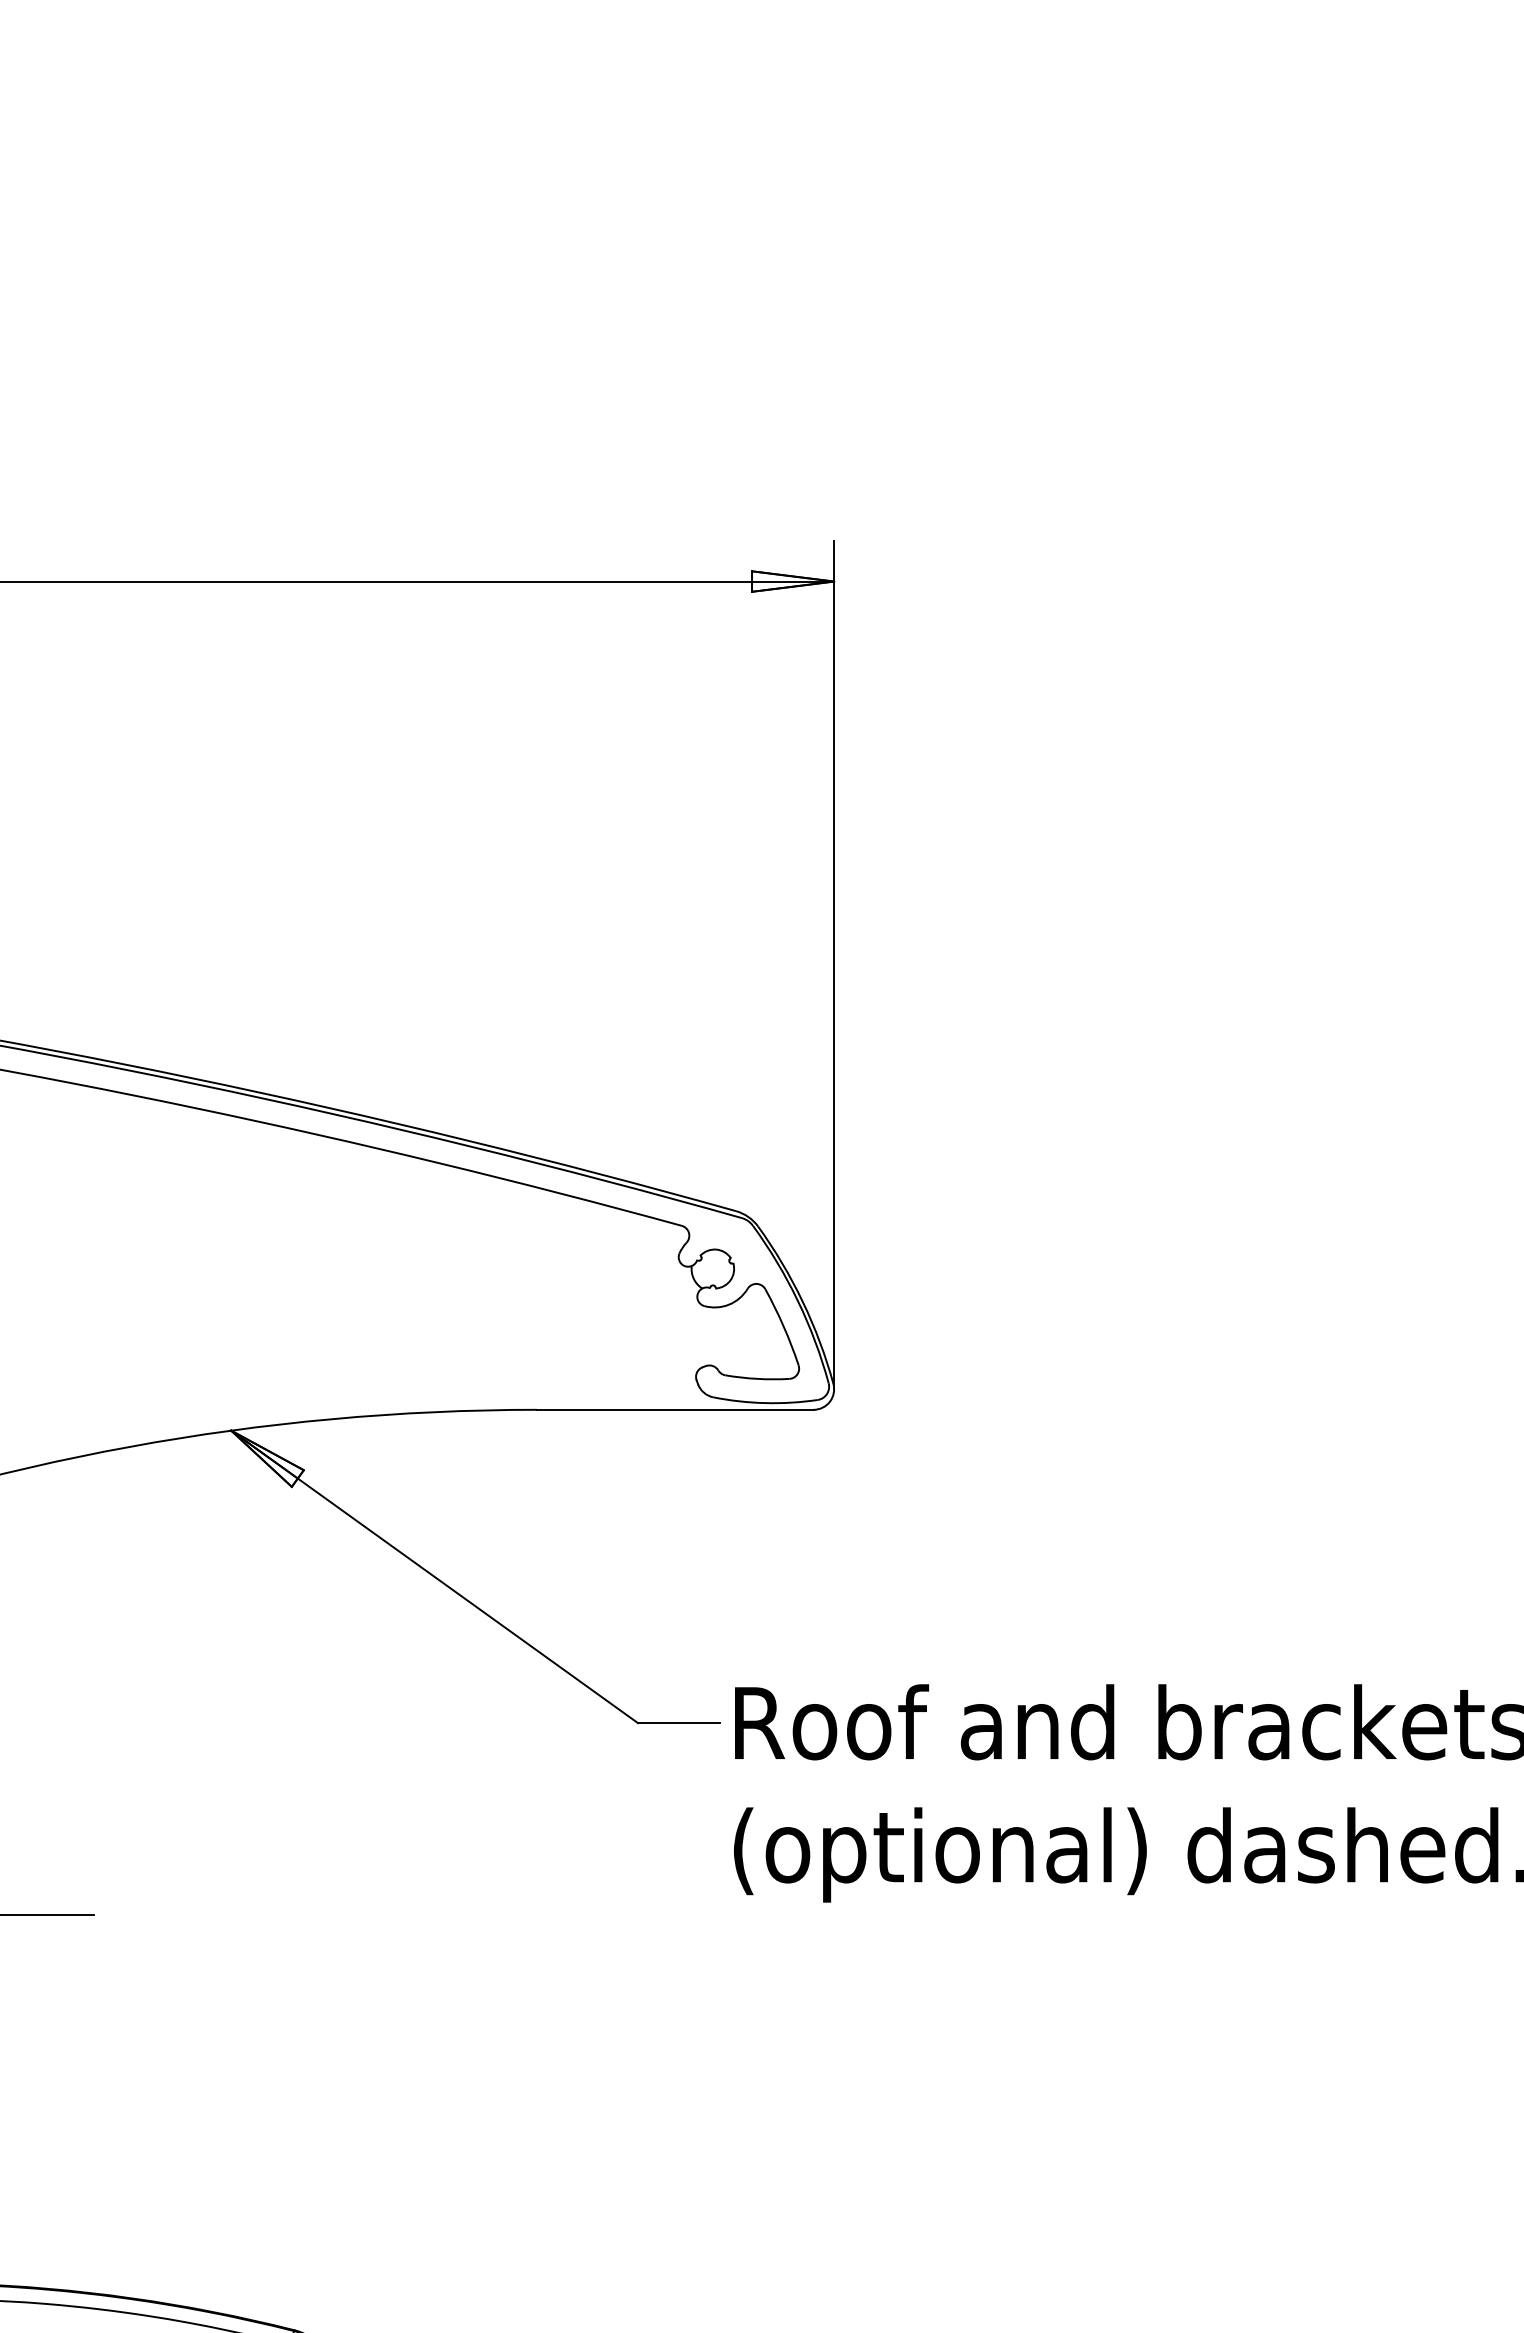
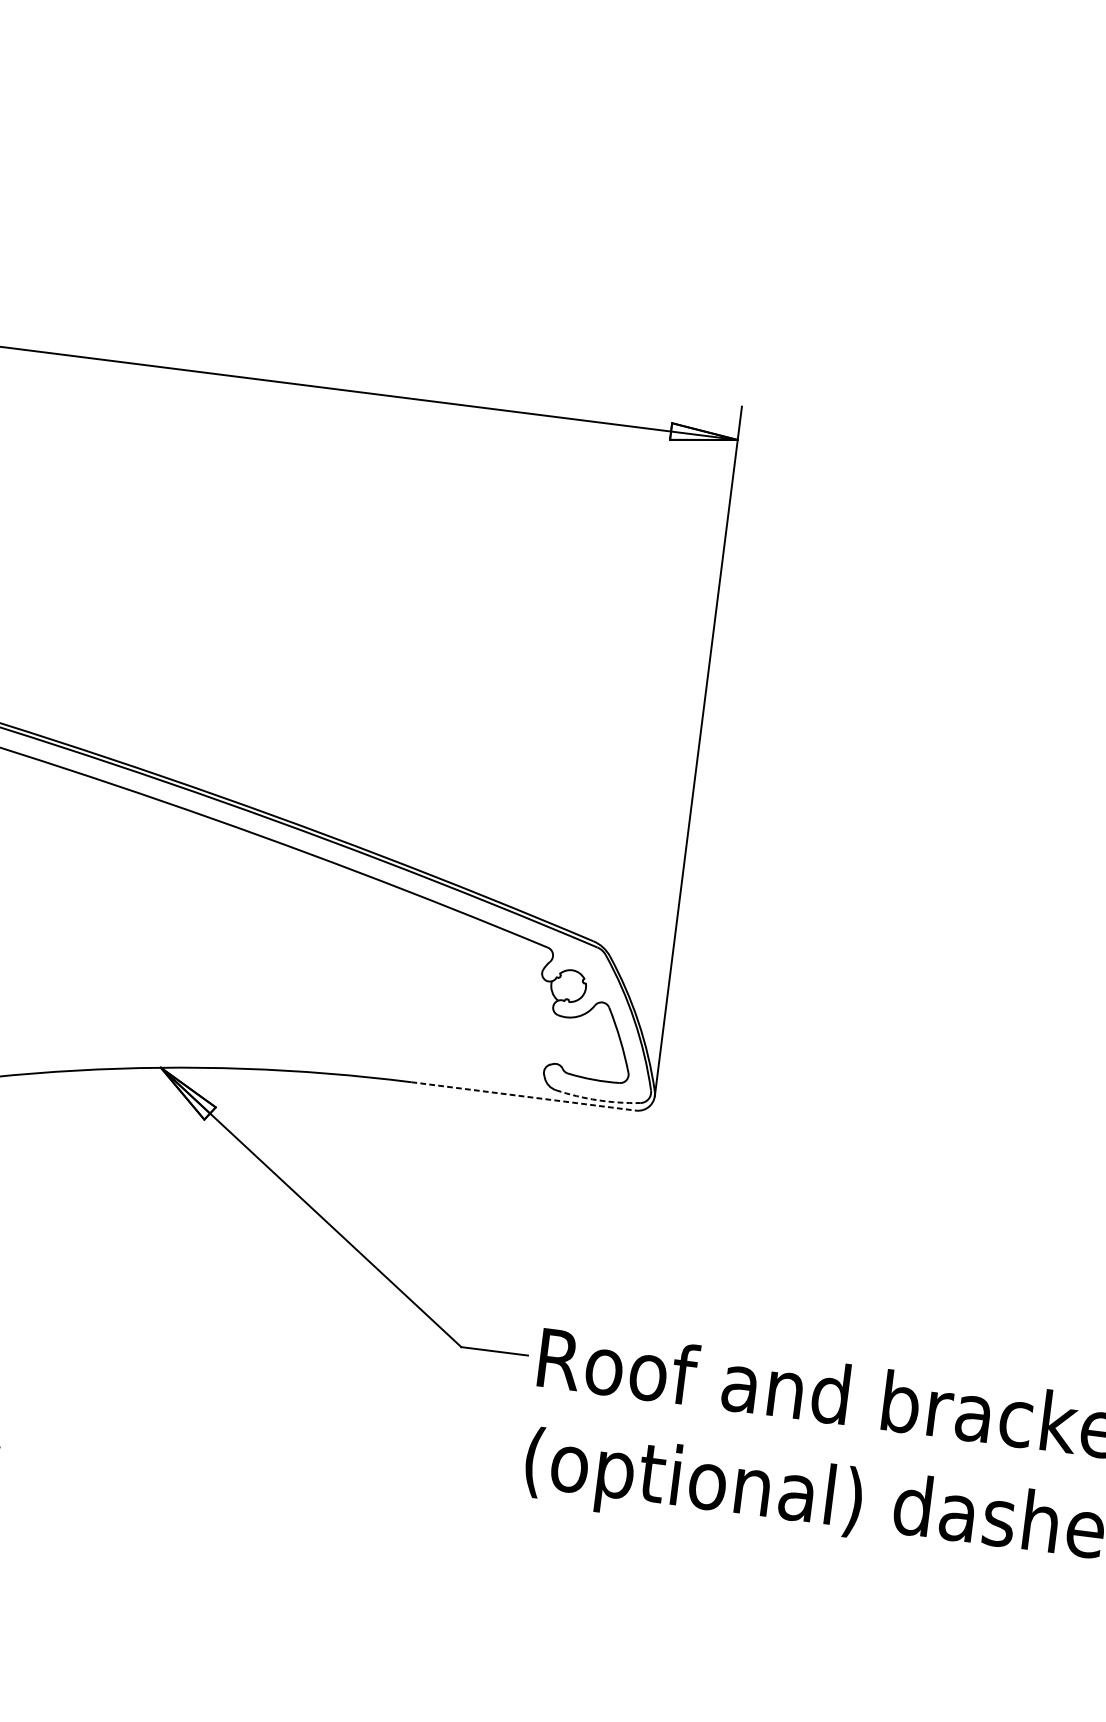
arc: (765, 1403) -> (597, 1100), solid -> dashed
line: (675, 1409) -> (523, 1096), solid -> dashed

